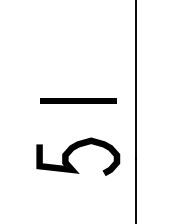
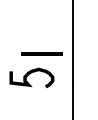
curve: (75, 150) -> (30, 74), moved

